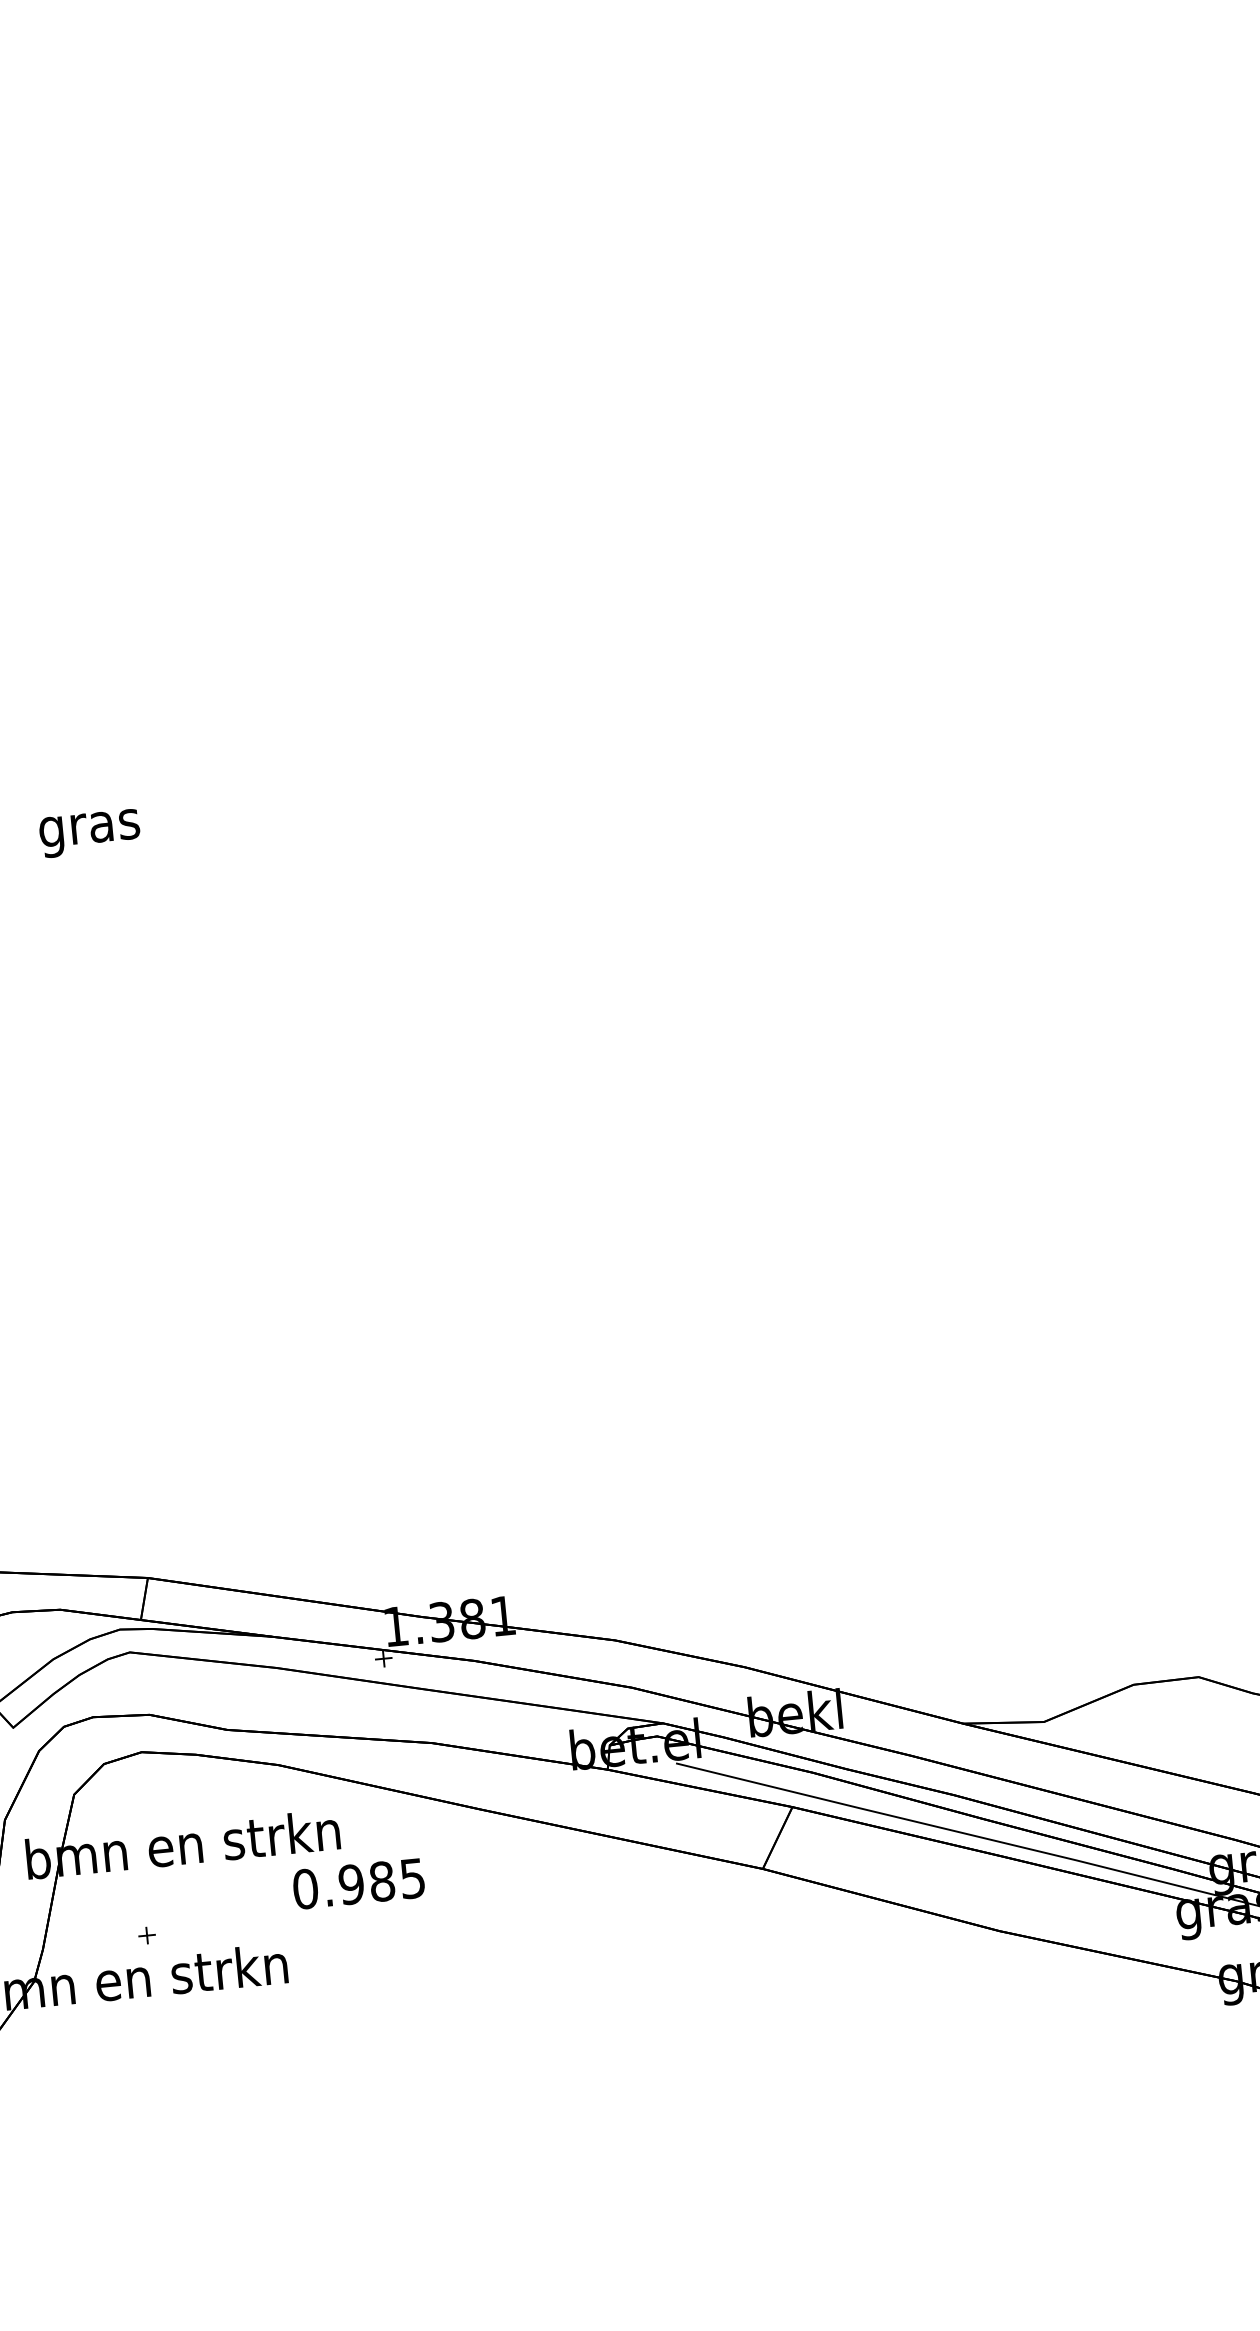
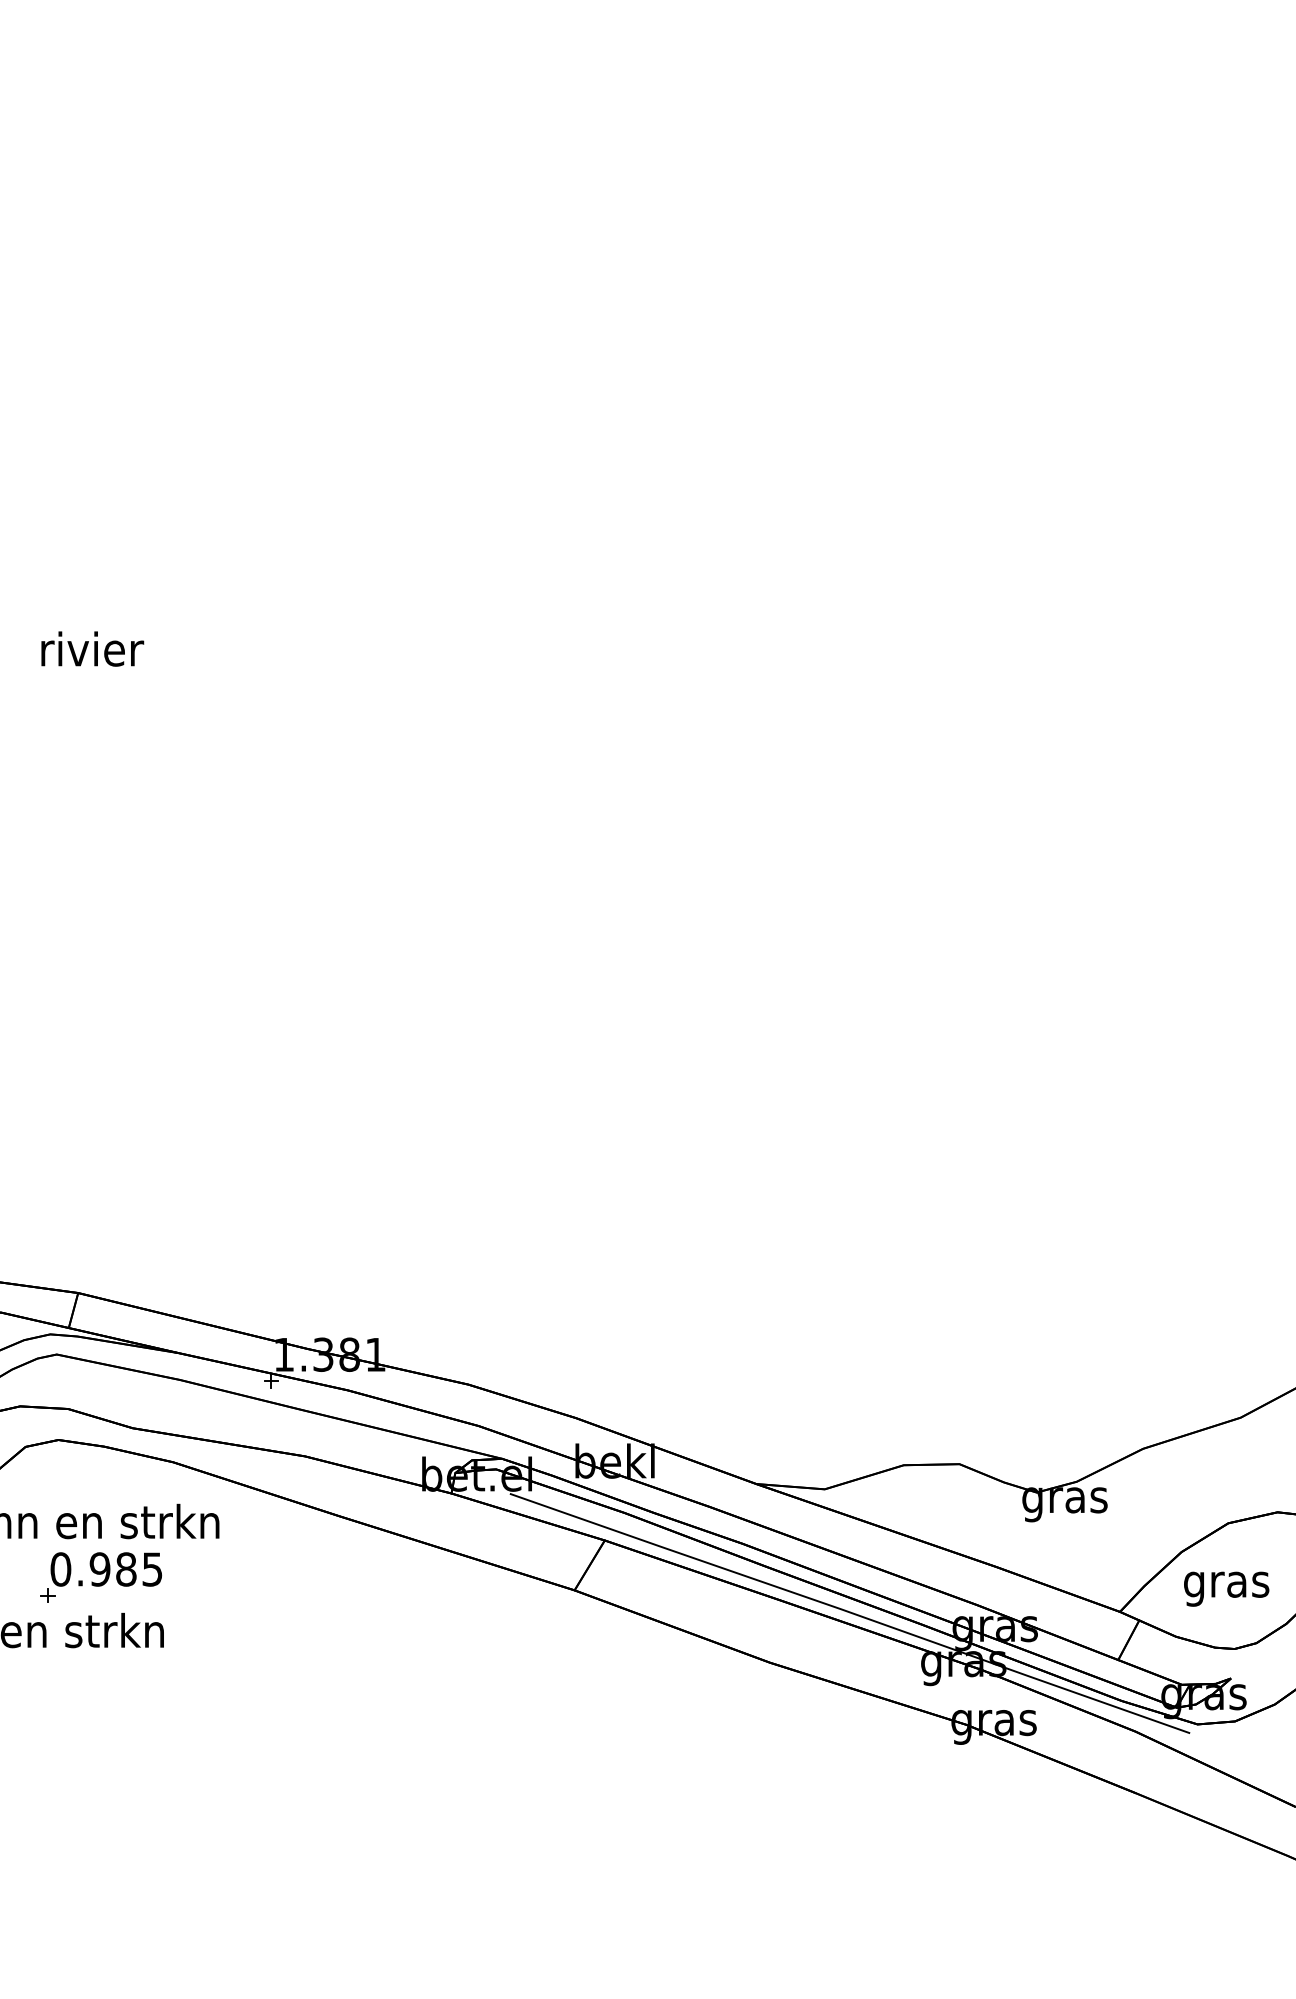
text: (91, 828) -> (92, 653), gras -> rivier
text: (358, 1883) -> (106, 1569), moved

